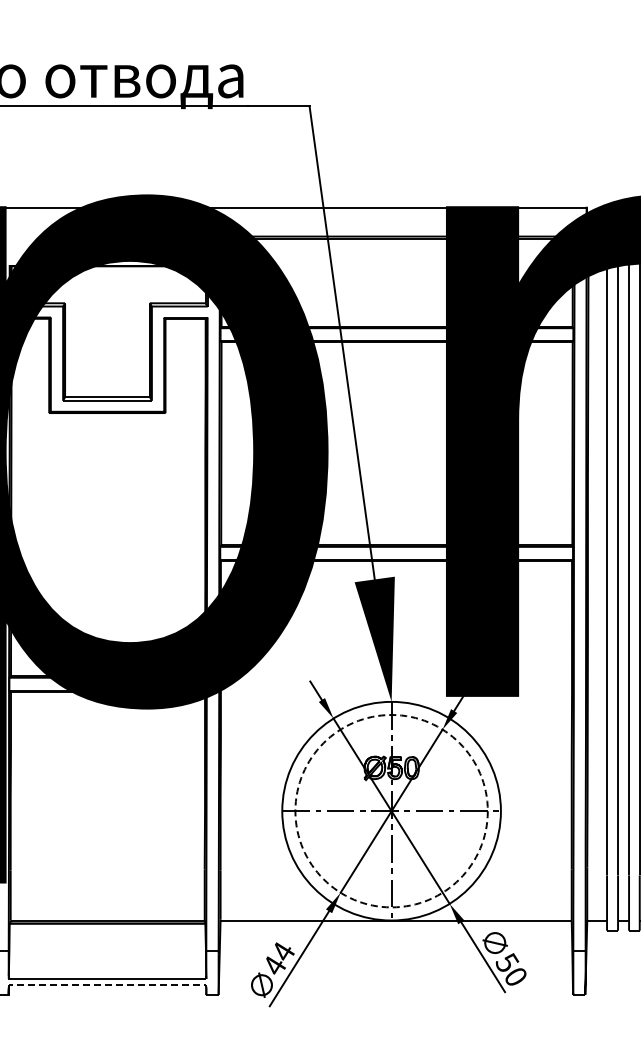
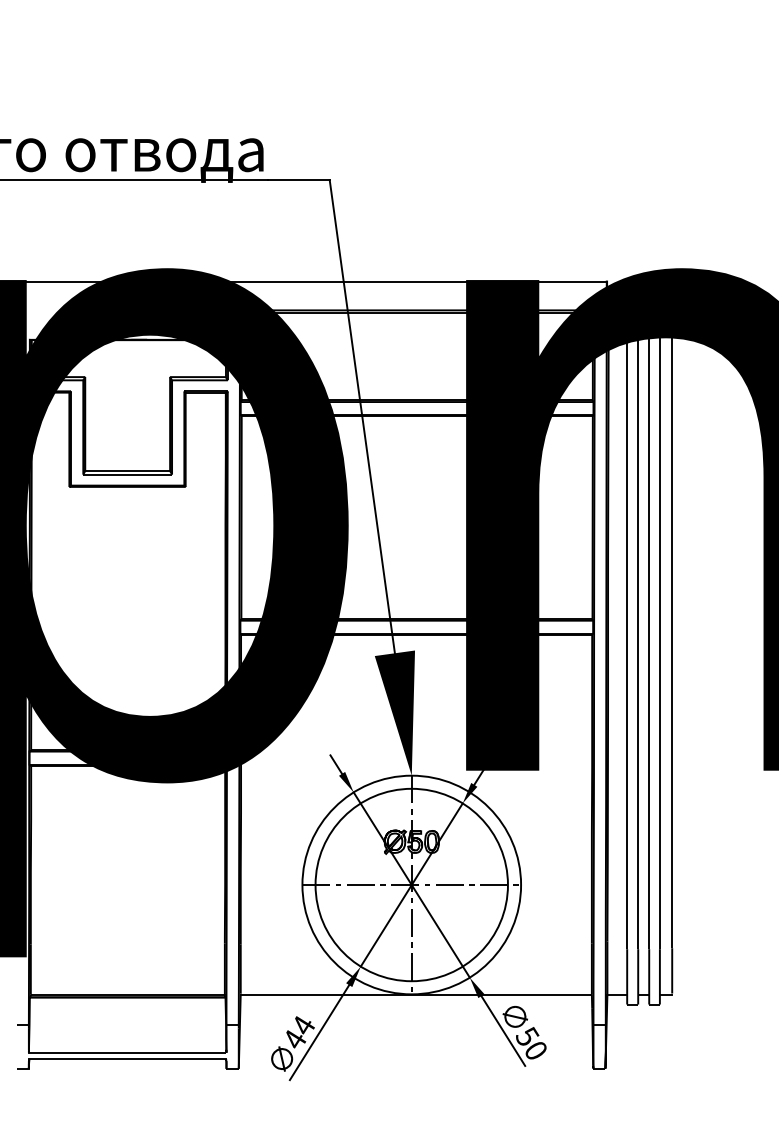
circle: (391, 810) -> (411, 884), dashed -> solid
line: (107, 984) -> (127, 1058), dashed -> solid

